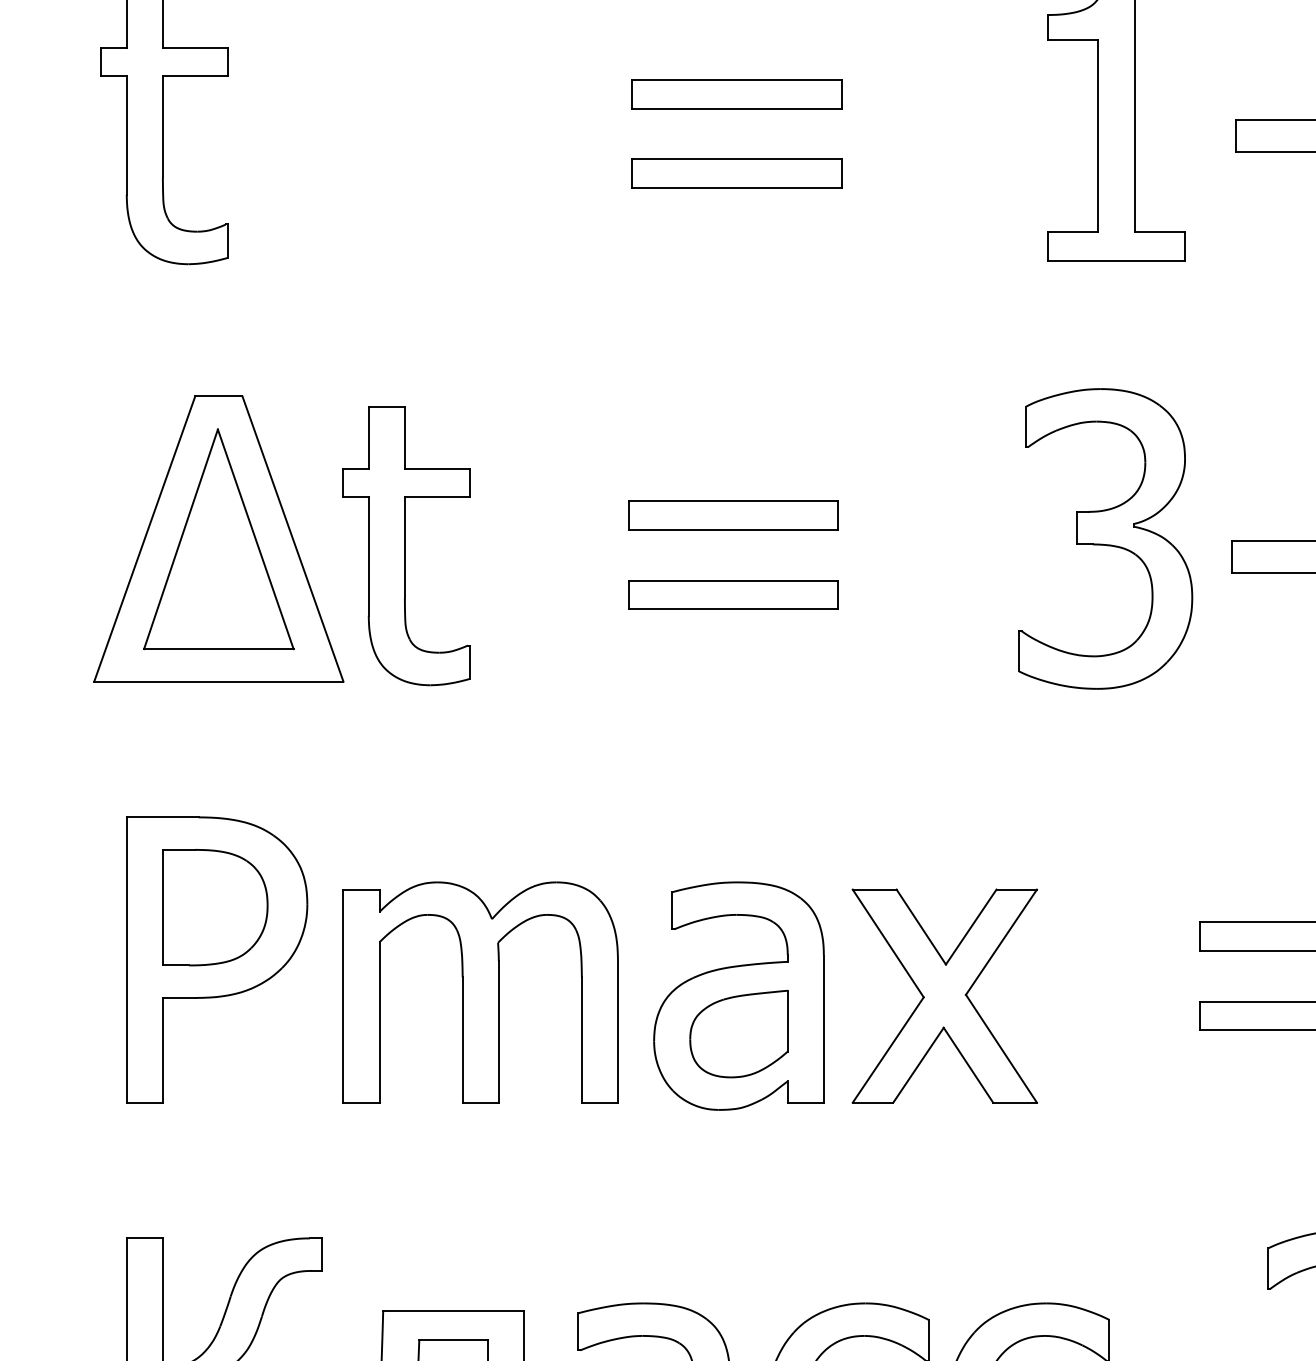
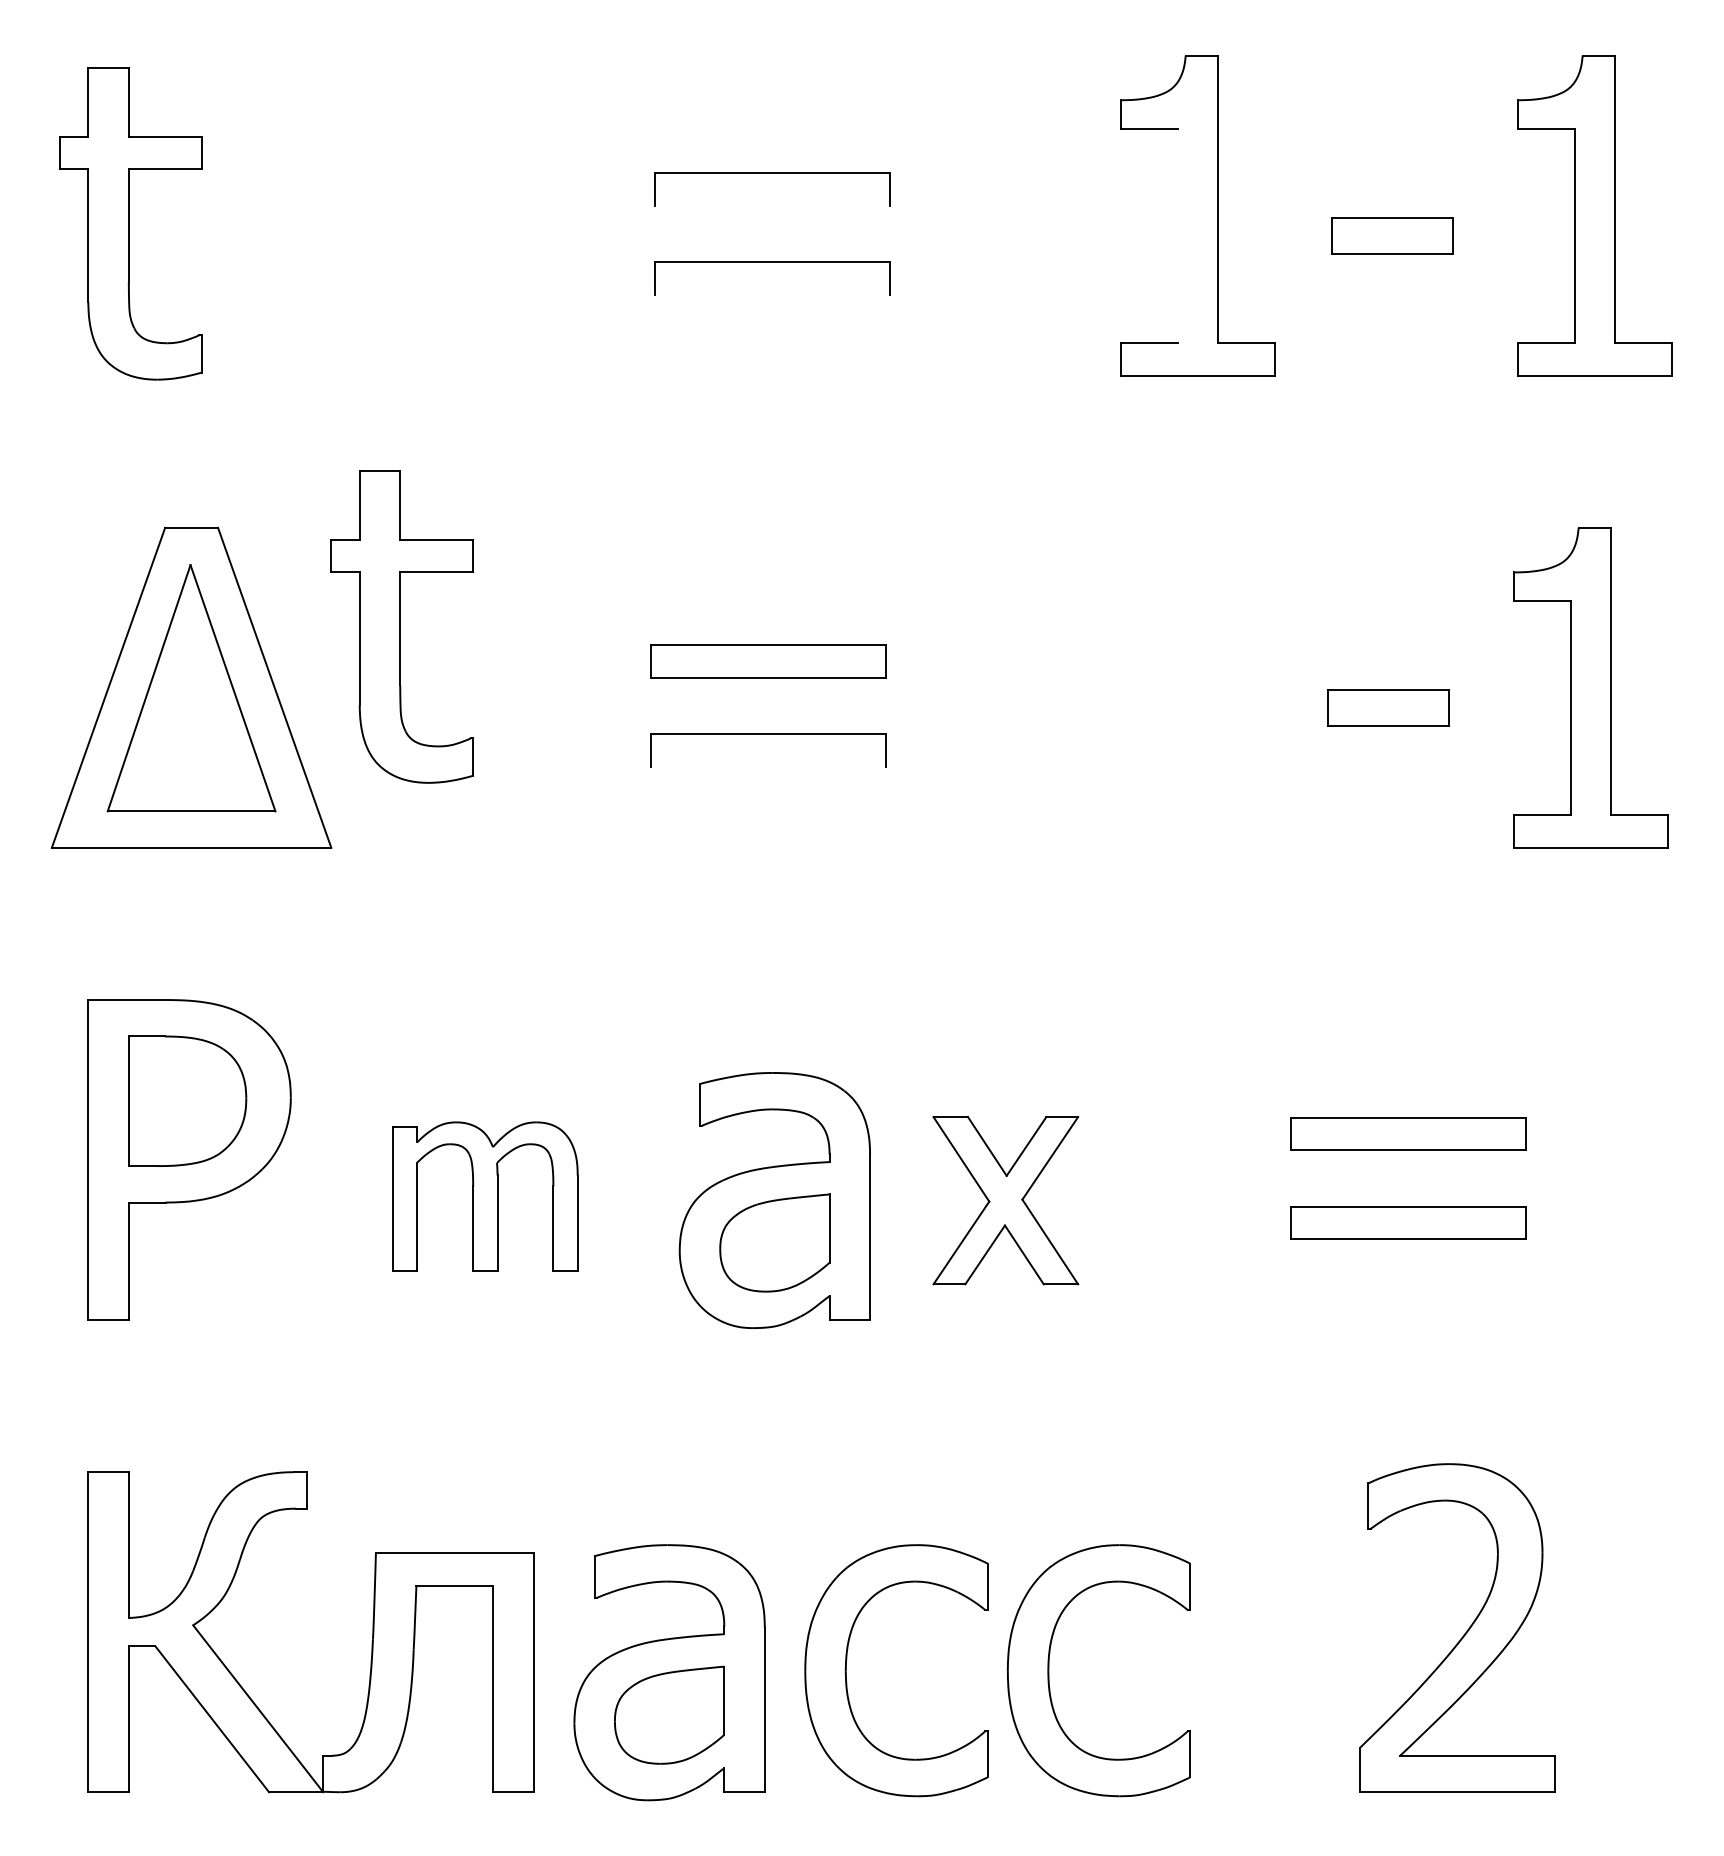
line: (736, 108) -> (772, 205), removed
line: (1097, 135) -> (1177, 235), removed
line: (736, 188) -> (772, 294), removed
part: (1106, 538) -> (1186, 687), removed
part: (406, 545) -> (401, 626), moved
line: (733, 609) -> (768, 766), removed
part: (480, 992) -> (485, 1196), size x0.6
part: (944, 996) -> (1005, 1200), size x0.7

